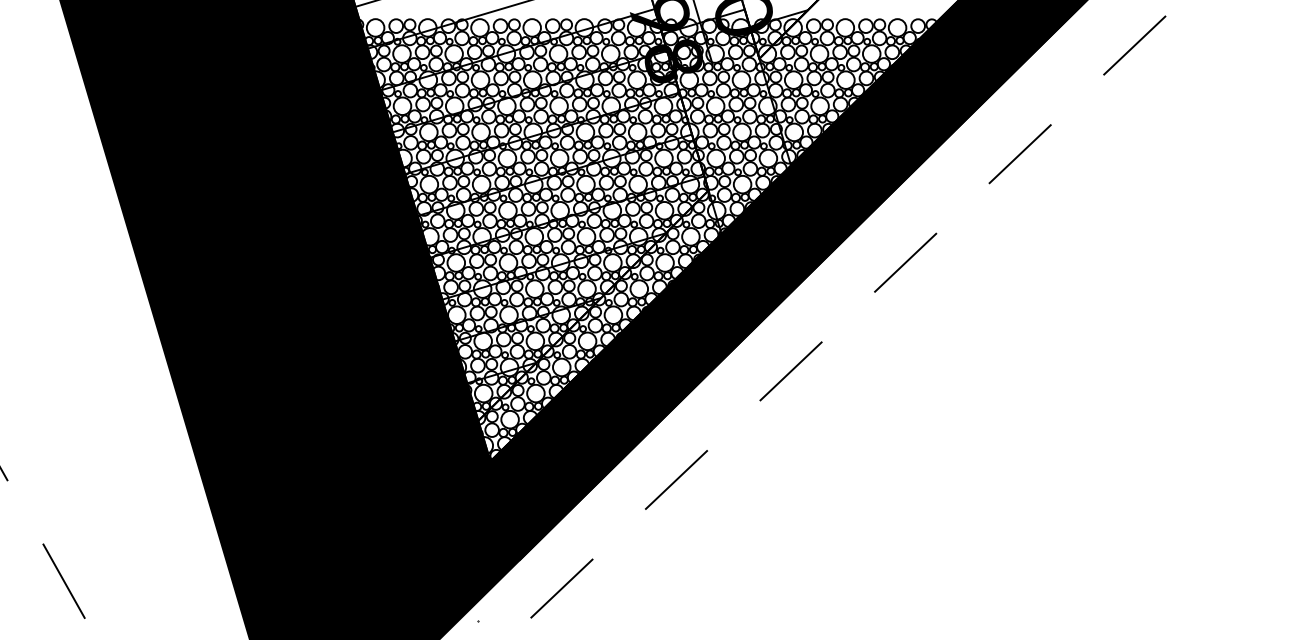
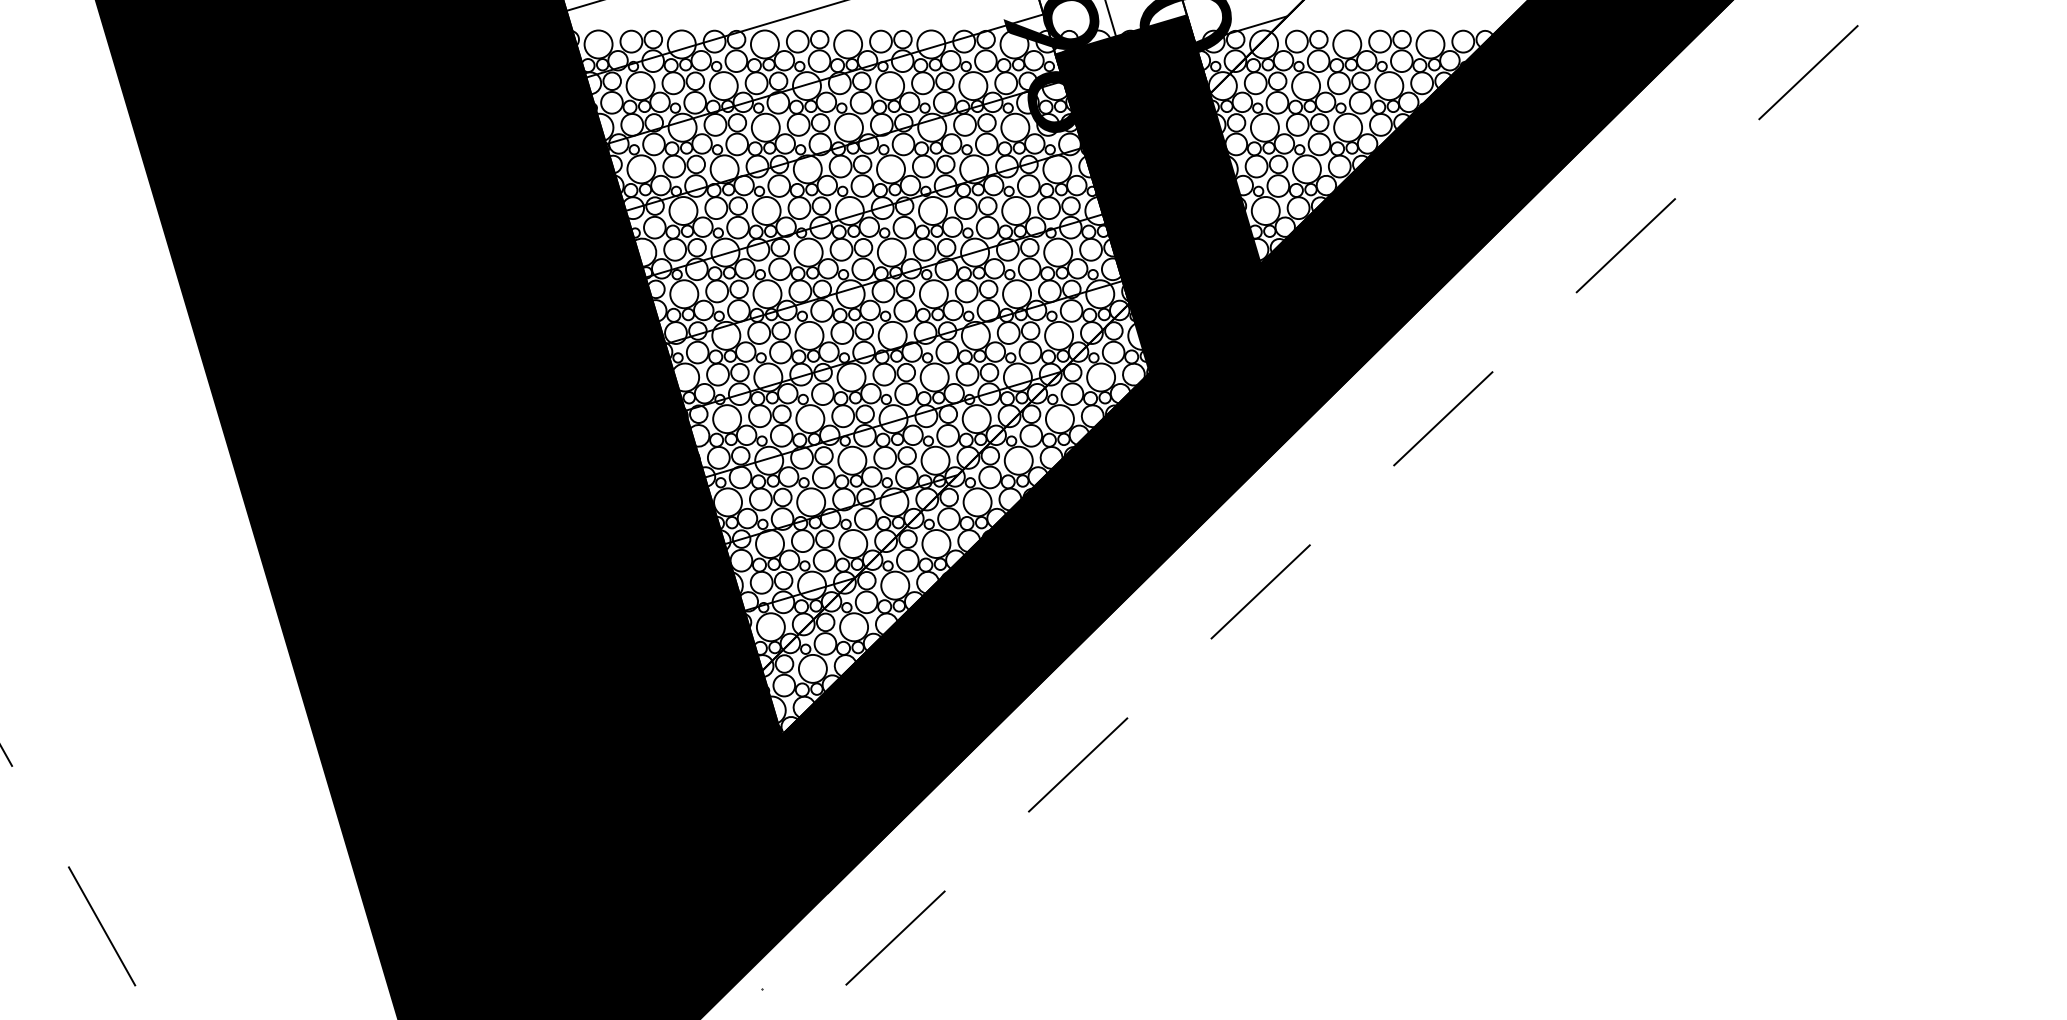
fill: (726, 123) -> (1157, 196), added

